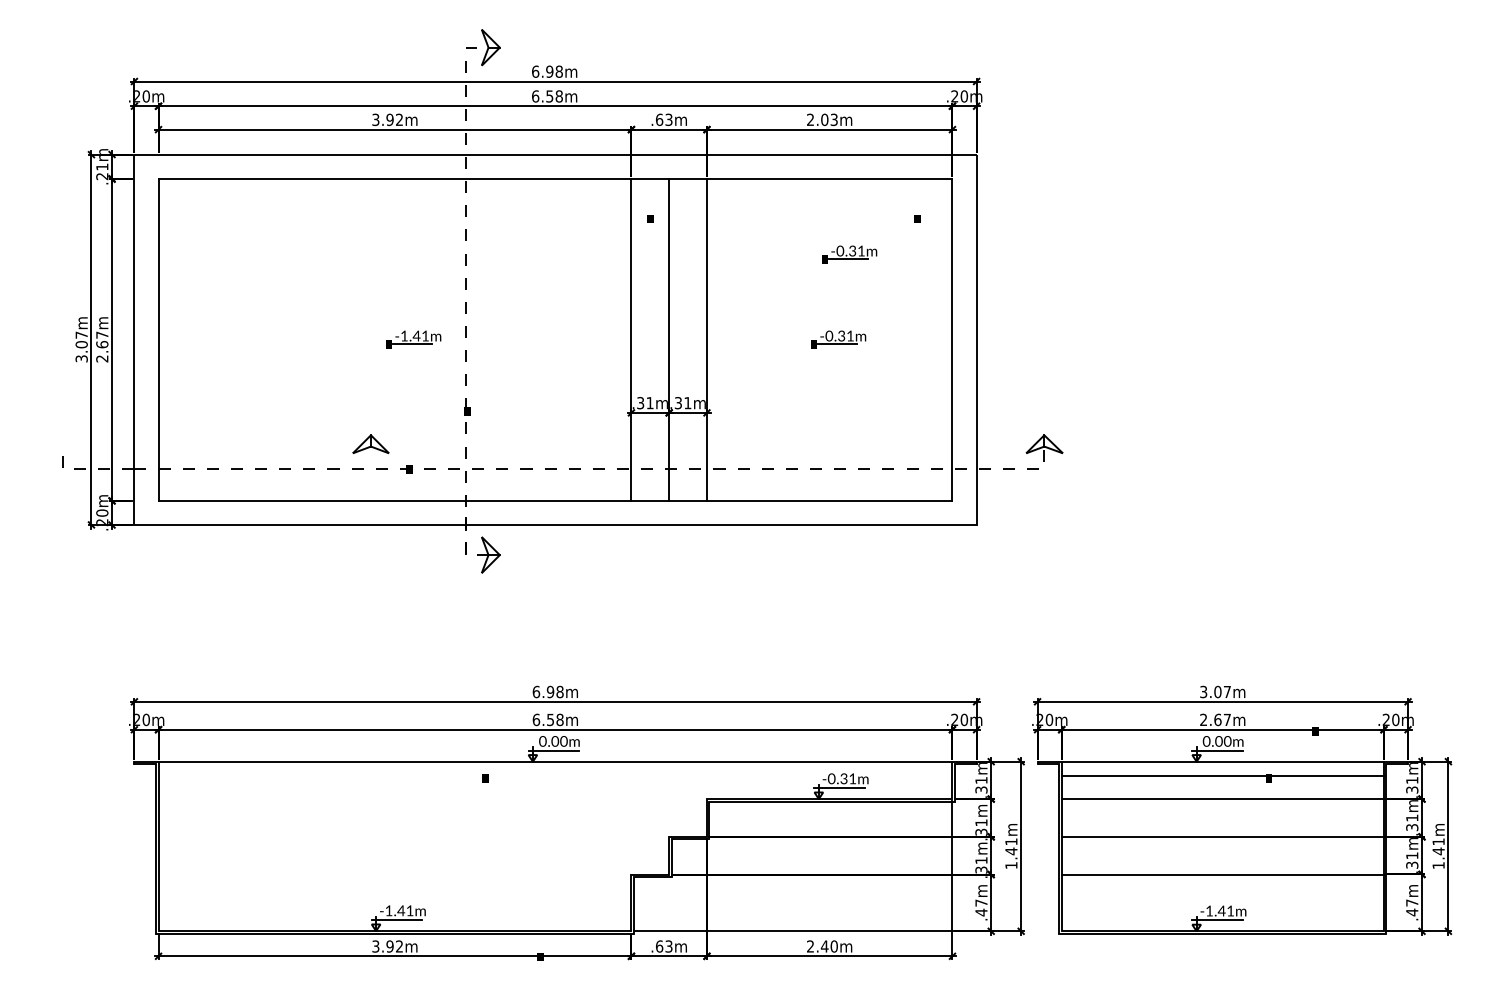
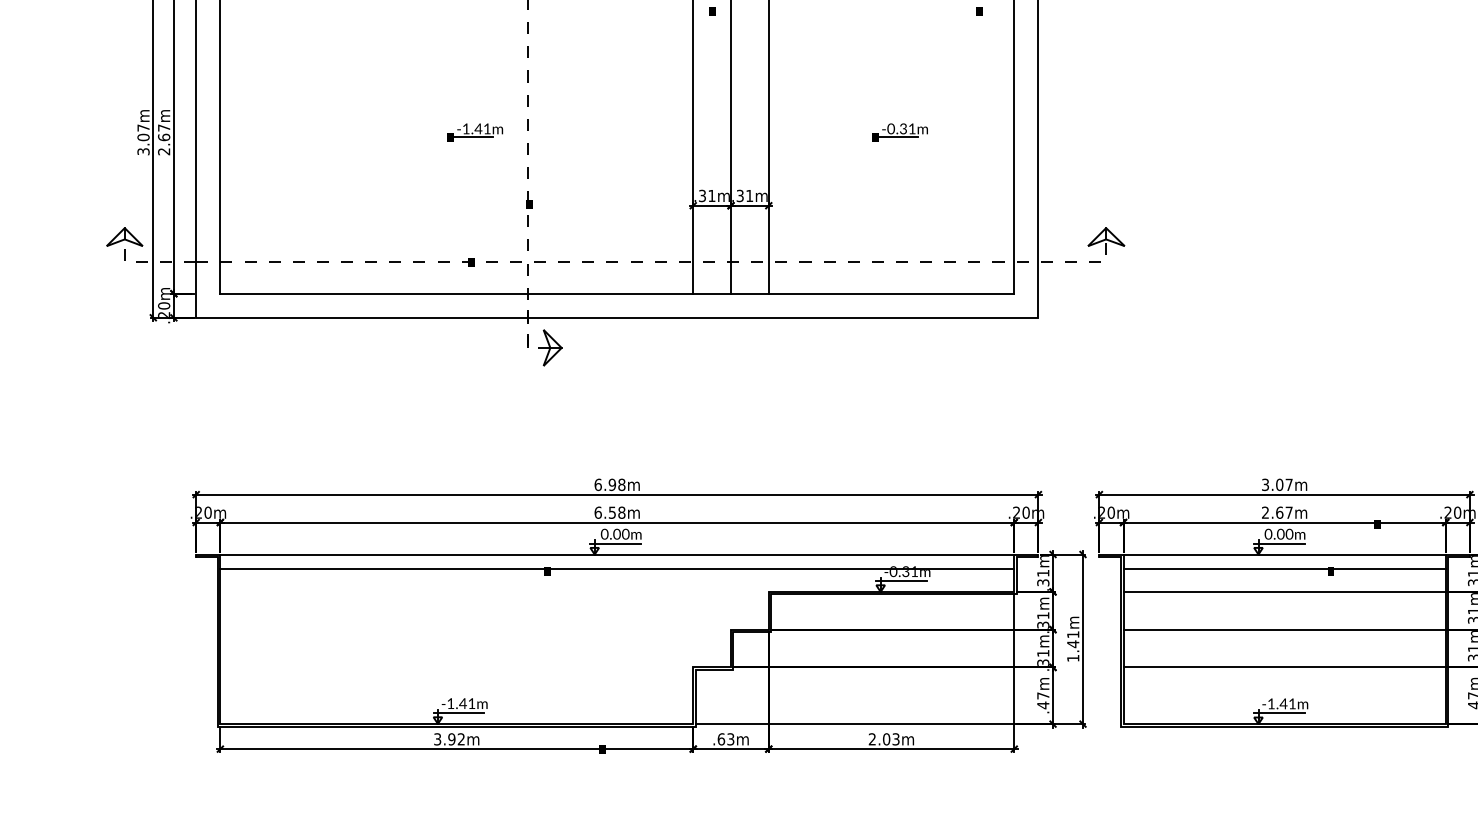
part: (849, 254) -> (911, 47), removed
part: (370, 444) -> (124, 237), moved
line: (555, 776) -> (617, 569), added
text: (828, 946) -> (890, 739), 2.40m -> 2.03m

